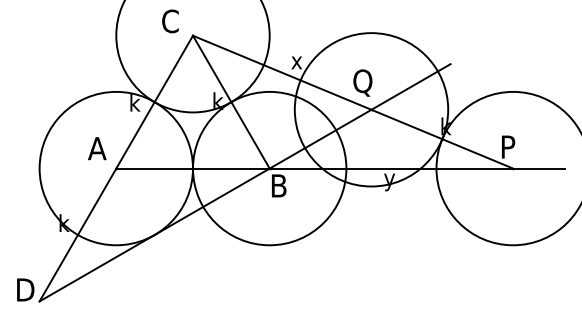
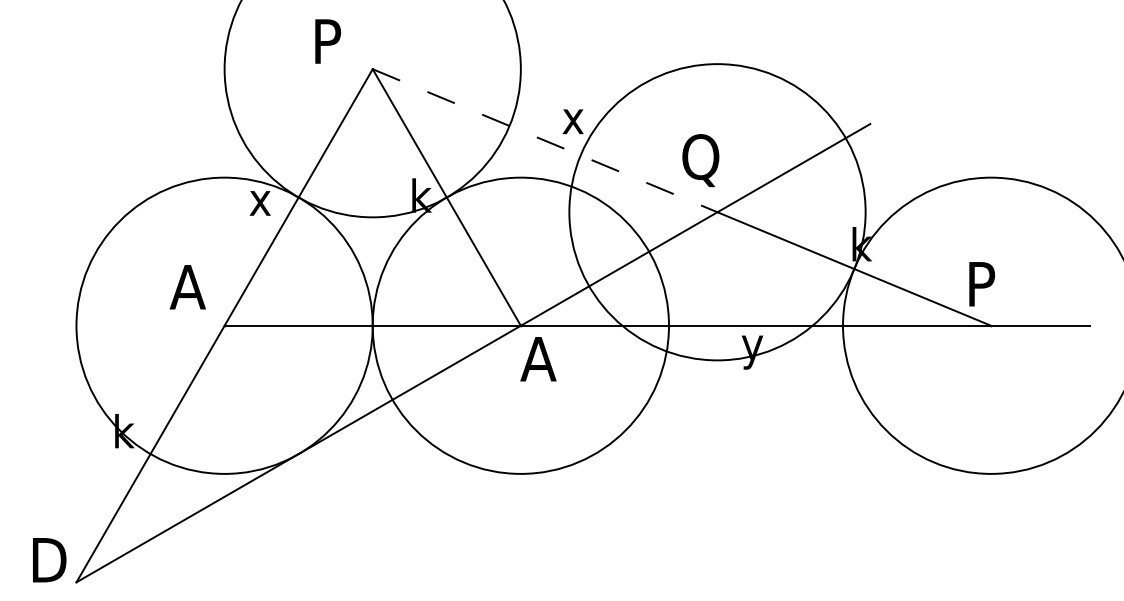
text: (170, 21) -> (329, 41), C -> P
line: (282, 72) -> (545, 140), solid -> dashed
text: (134, 102) -> (259, 198), k -> x
text: (278, 185) -> (537, 358), B -> A

